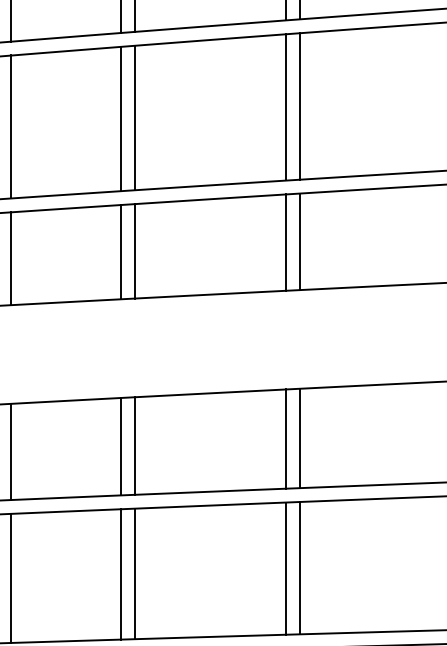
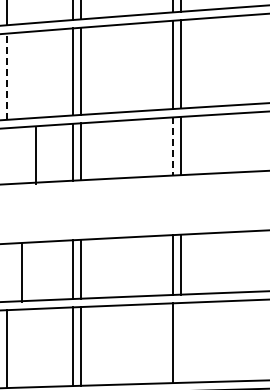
line: (12, 126) -> (7, 76), solid -> dashed
line: (285, 242) -> (172, 146), solid -> dashed
line: (12, 259) -> (36, 156), moved
line: (12, 451) -> (22, 272), moved
line: (300, 567) -> (181, 342), removed

